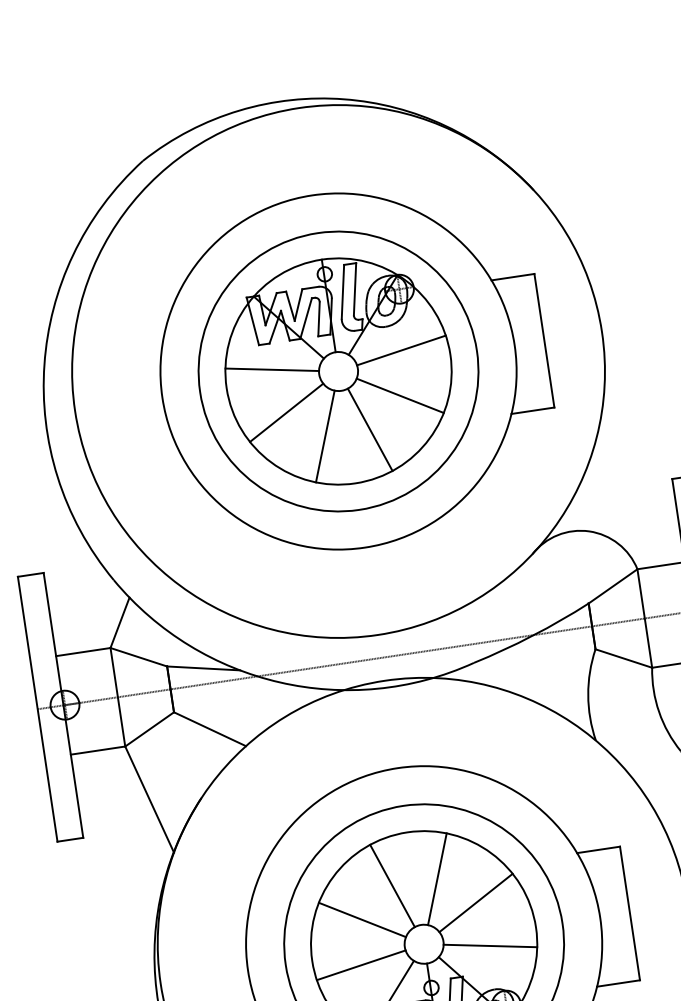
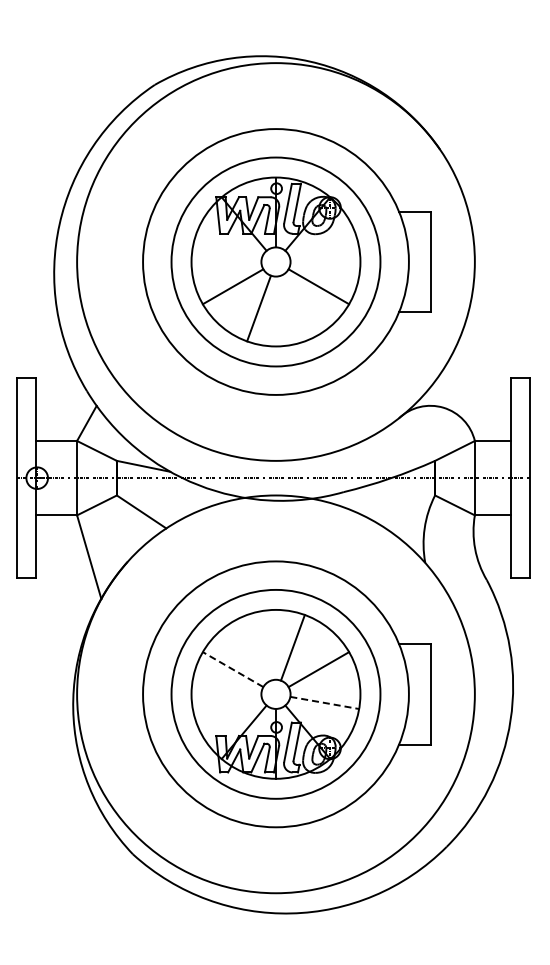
line: (401, 350) -> (324, 253), removed
line: (271, 370) -> (226, 253), removed
line: (369, 429) -> (292, 308), removed
line: (393, 885) -> (259, 647), removed
line: (362, 919) -> (233, 669), solid -> dashed
line: (490, 945) -> (324, 702), solid -> dashed
line: (360, 964) -> (226, 702), removed

